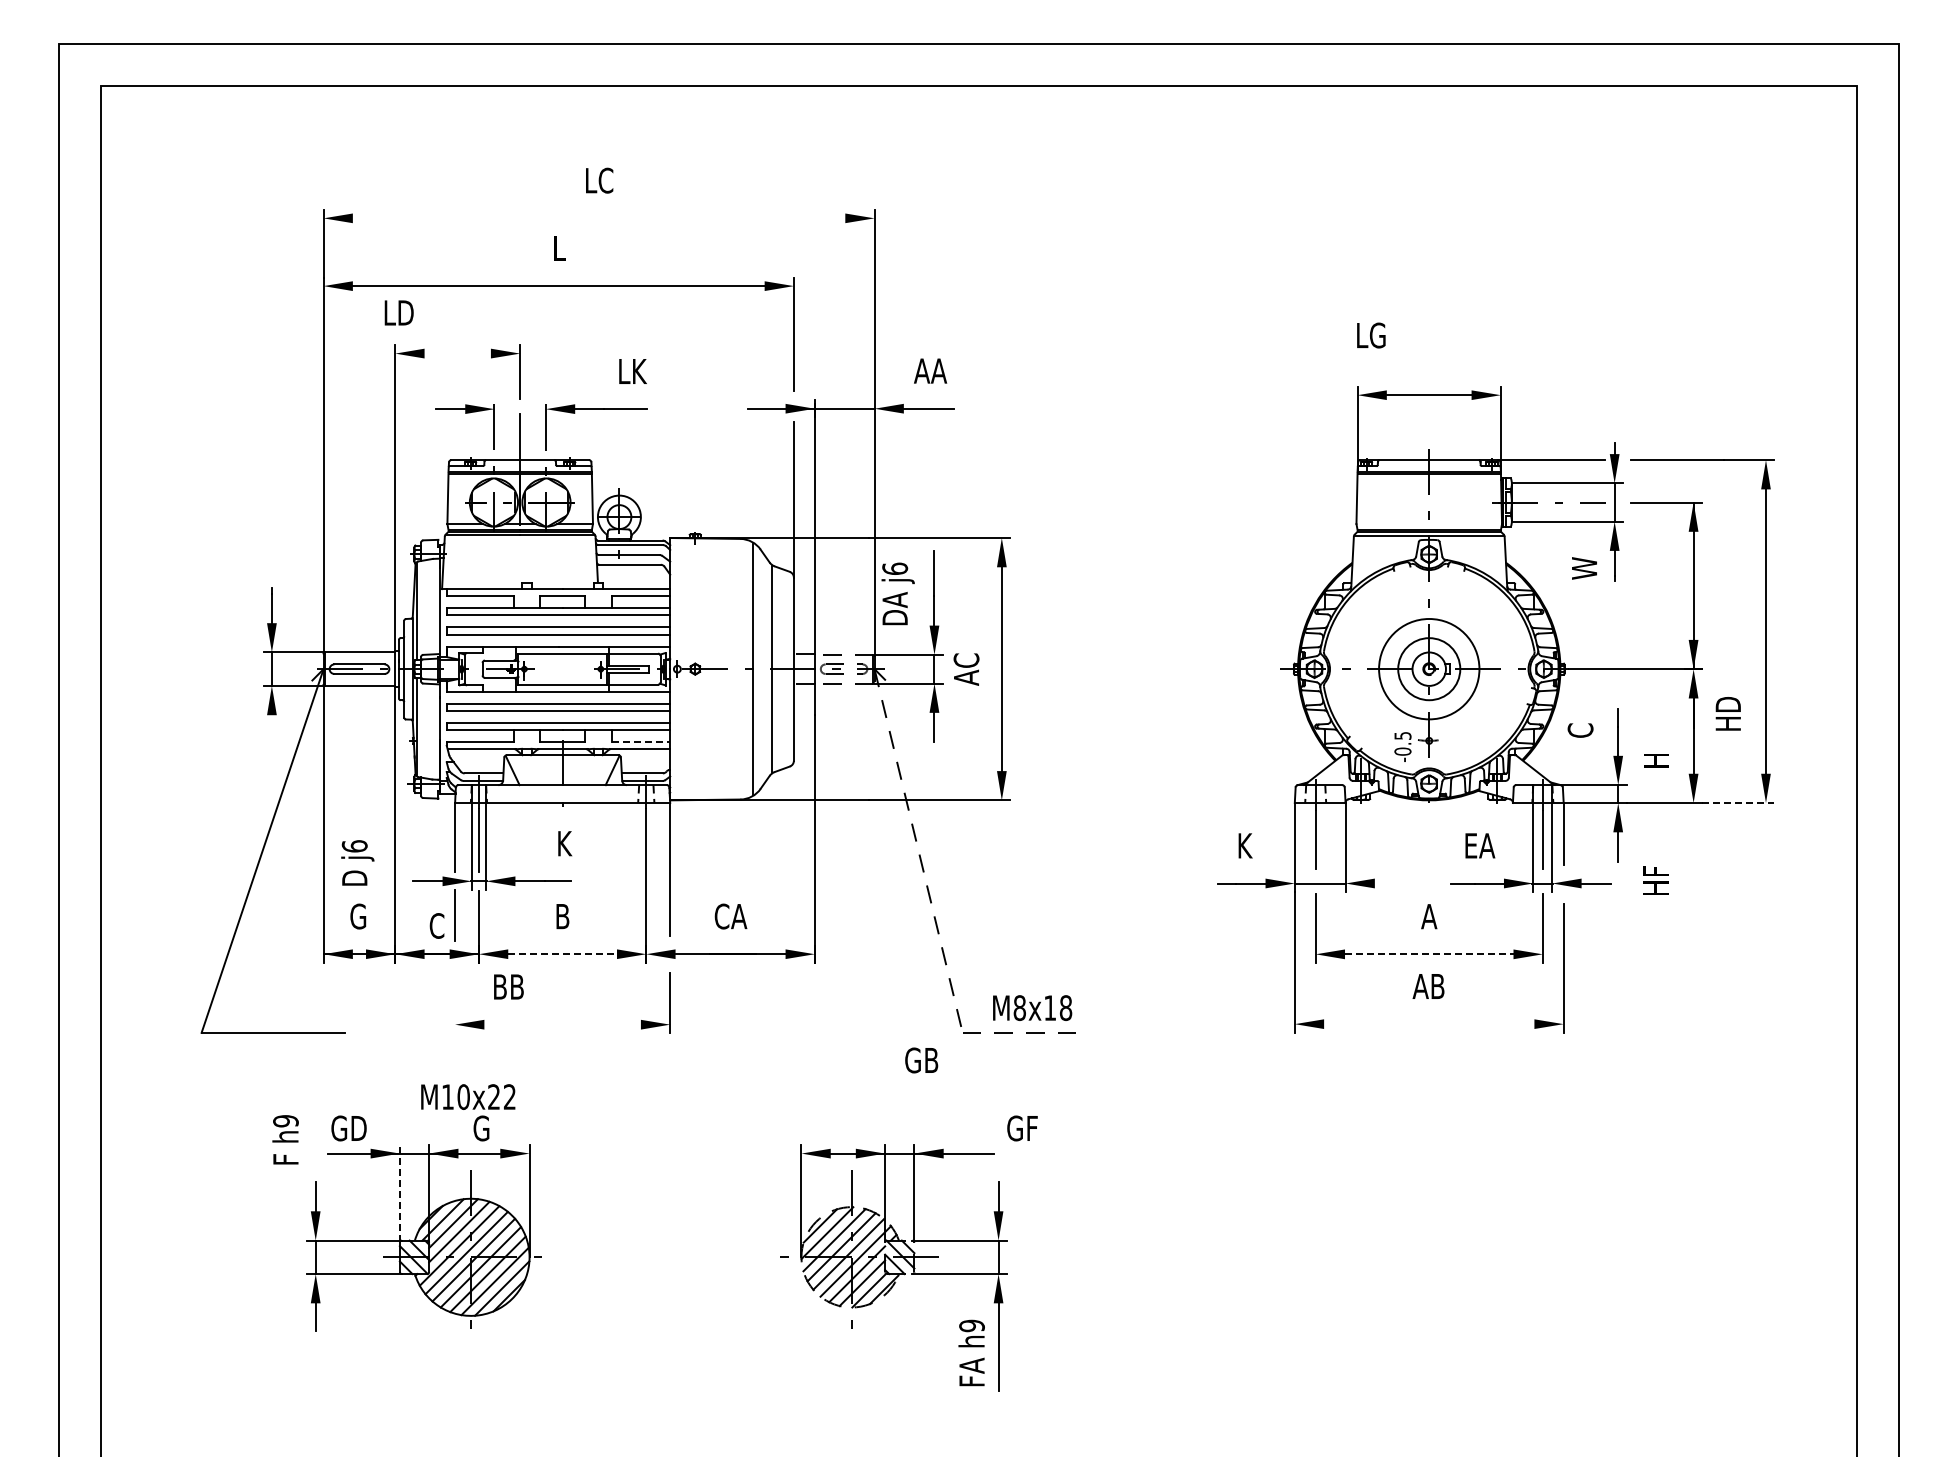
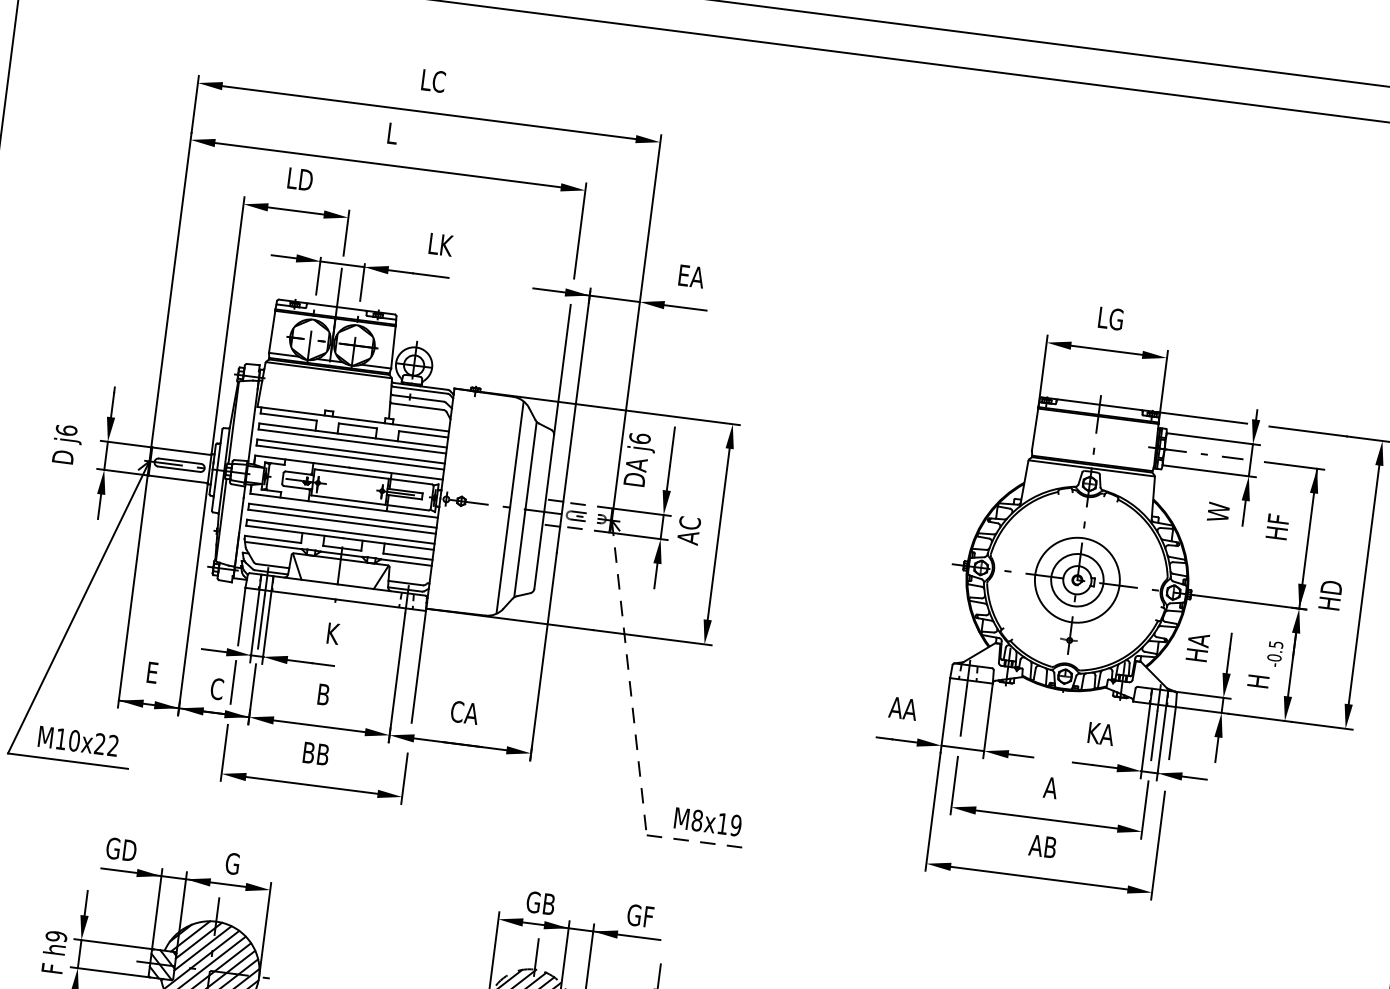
line: (598, 218) -> (428, 112), added
text: (398, 312) -> (299, 178), moved
text: (1371, 335) -> (1111, 318), moved
line: (457, 353) -> (295, 210), added
text: (930, 370) -> (690, 275), AA -> EA
line: (519, 409) -> (341, 264), added
text: (1727, 713) -> (1329, 594), moved
line: (271, 729) -> (99, 506), added
text: (1580, 729) -> (1197, 647), C -> HA
line: (641, 742) -> (408, 557), dashed -> solid
text: (1402, 746) -> (1274, 653), moved
line: (1738, 803) -> (1322, 726), dashed -> solid
text: (1243, 845) -> (902, 708), K -> AA
text: (1480, 845) -> (1101, 733), EA -> KA
text: (357, 862) -> (67, 444), moved
text: (1655, 880) -> (1277, 526), moved
line: (1389, 883) -> (1020, 755), added
text: (358, 916) -> (152, 672), G -> E
line: (563, 954) -> (320, 726), dashed -> solid
line: (1429, 954) -> (1046, 819), dashed -> solid
text: (508, 986) -> (315, 753), moved
line: (455, 999) -> (224, 752), added
text: (1065, 1008) -> (735, 825), M8x18 -> M8x19
line: (562, 1024) -> (311, 785), added
line: (1429, 1024) -> (1039, 878), added
text: (921, 1060) -> (540, 903), moved
text: (468, 1096) -> (78, 740), moved
text: (1022, 1128) -> (640, 916), moved
text: (285, 1139) -> (54, 951), moved
line: (399, 1193) -> (156, 909), dashed -> solid

